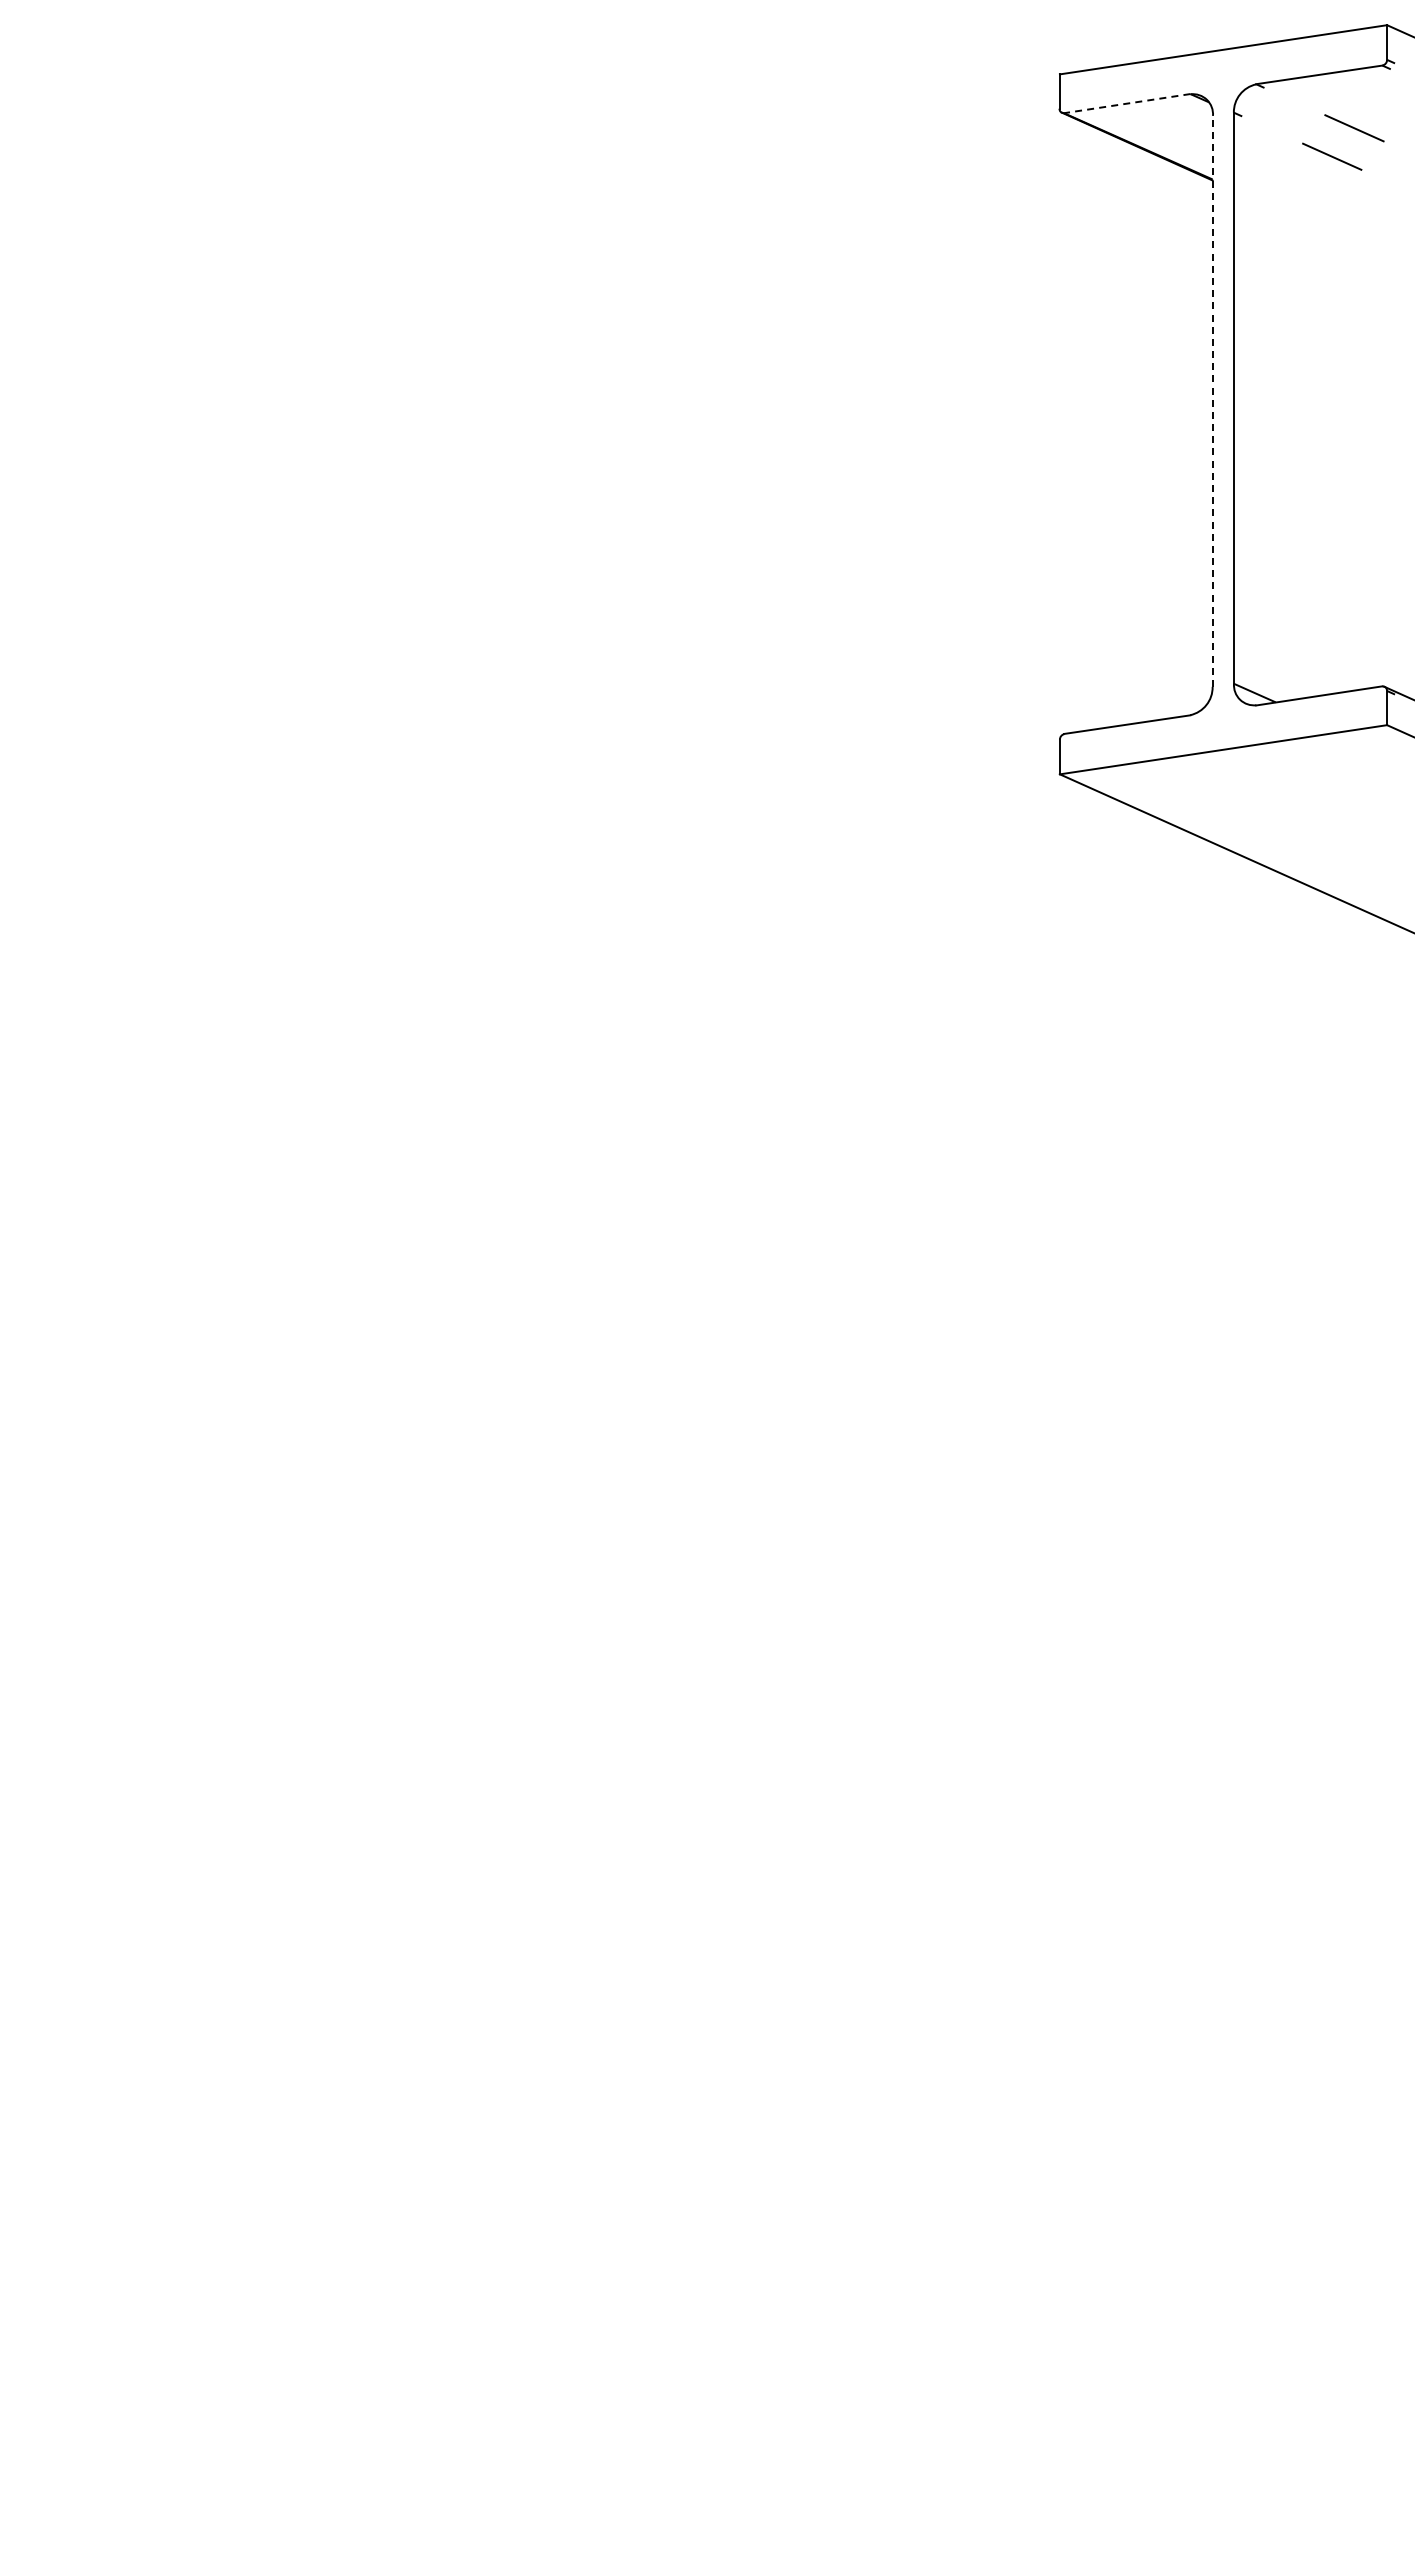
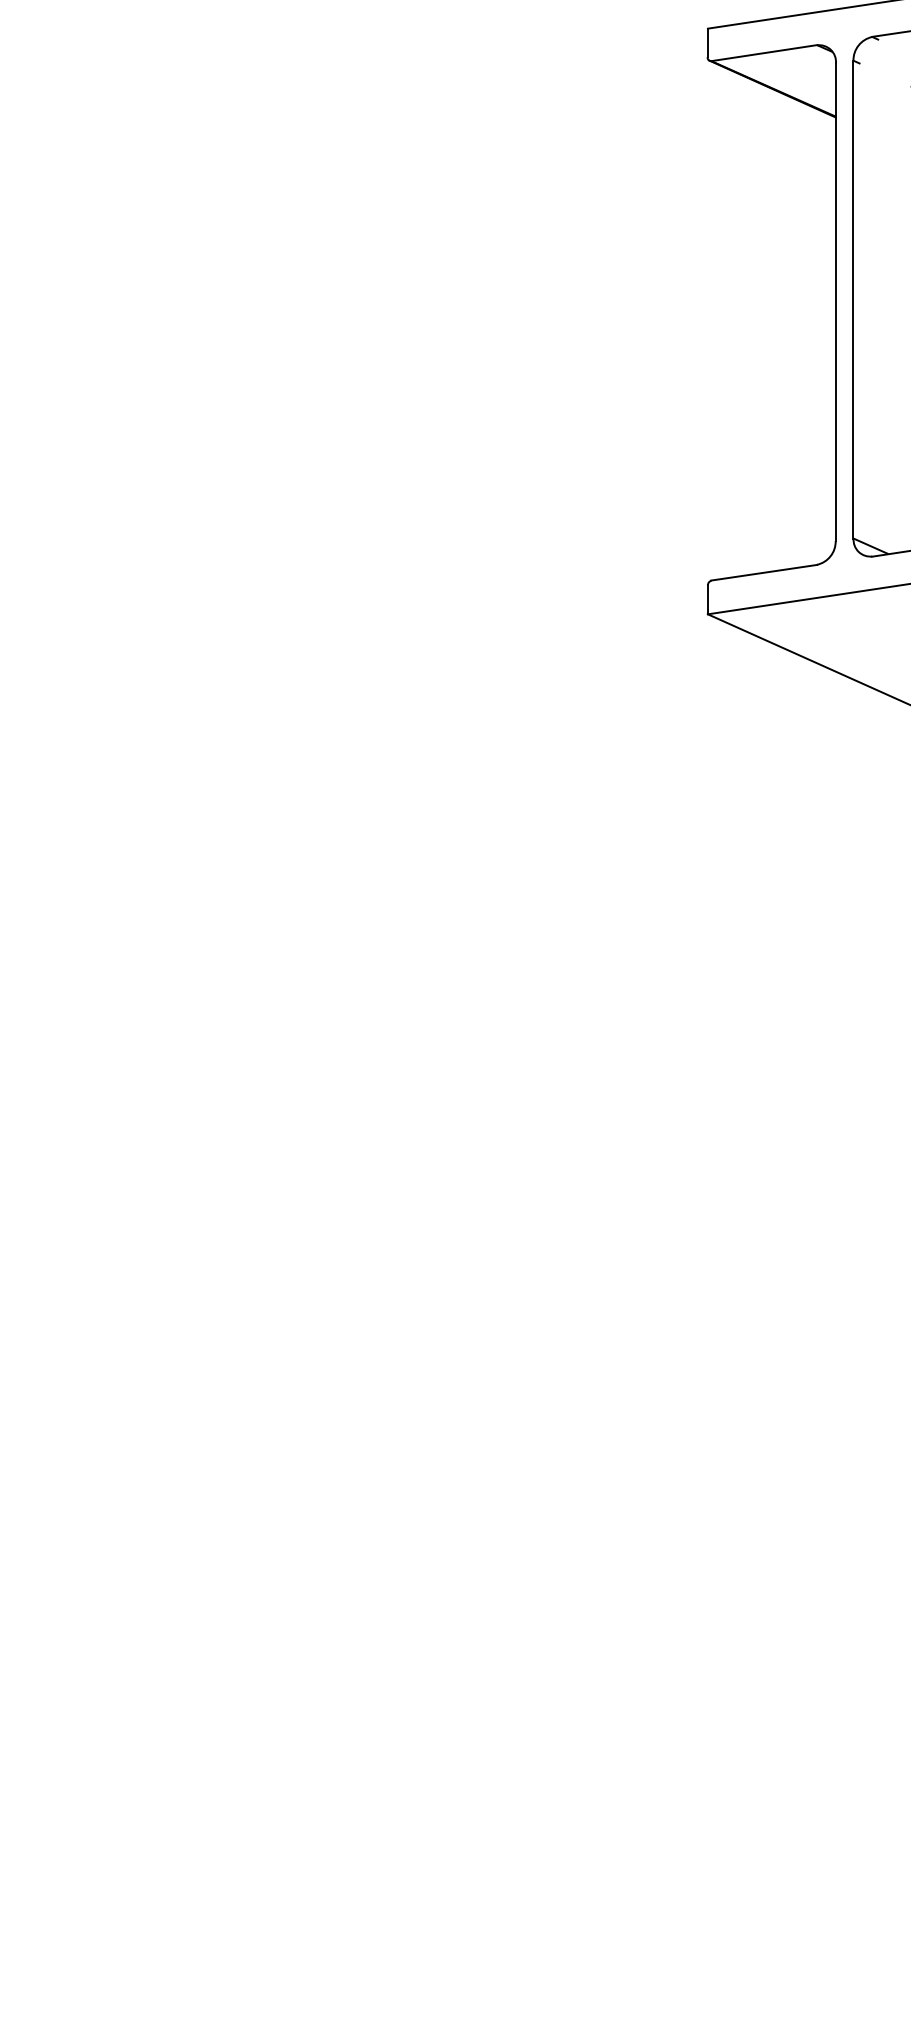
line: (1127, 103) -> (764, 53), dashed -> solid
line: (1212, 401) -> (835, 302), dashed -> solid

